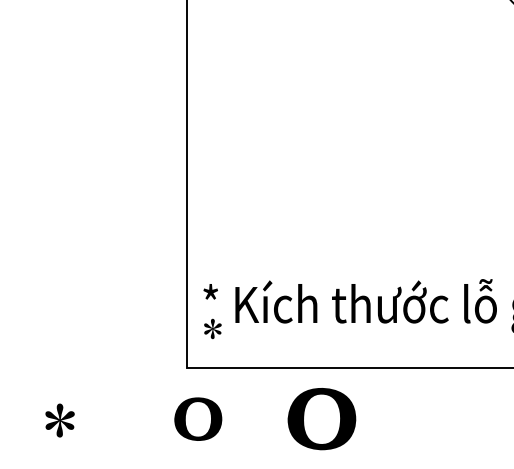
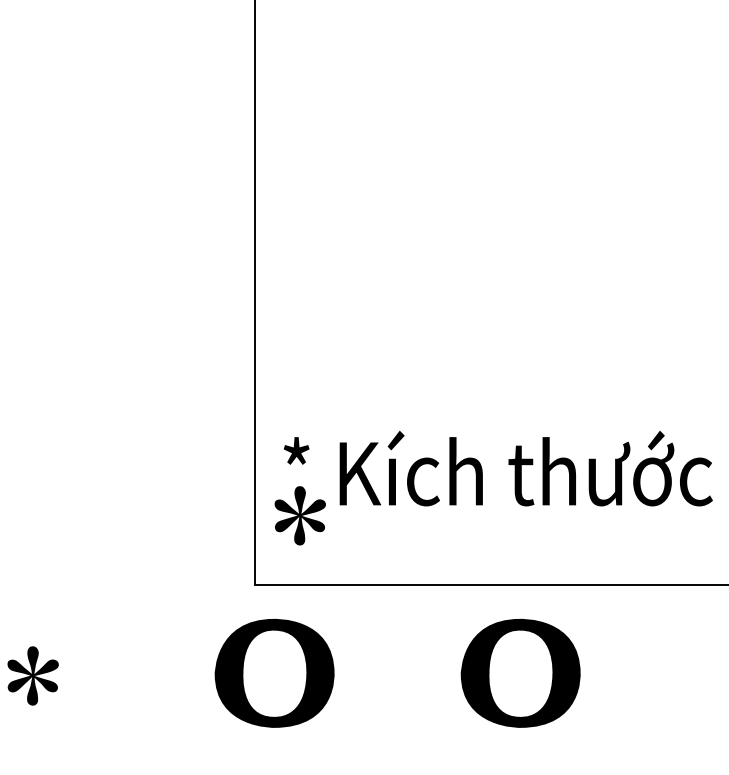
part: (212, 328) -> (299, 514), size x1.67
part: (198, 419) -> (275, 674), size x1.43
part: (321, 419) -> (519, 674), moved

